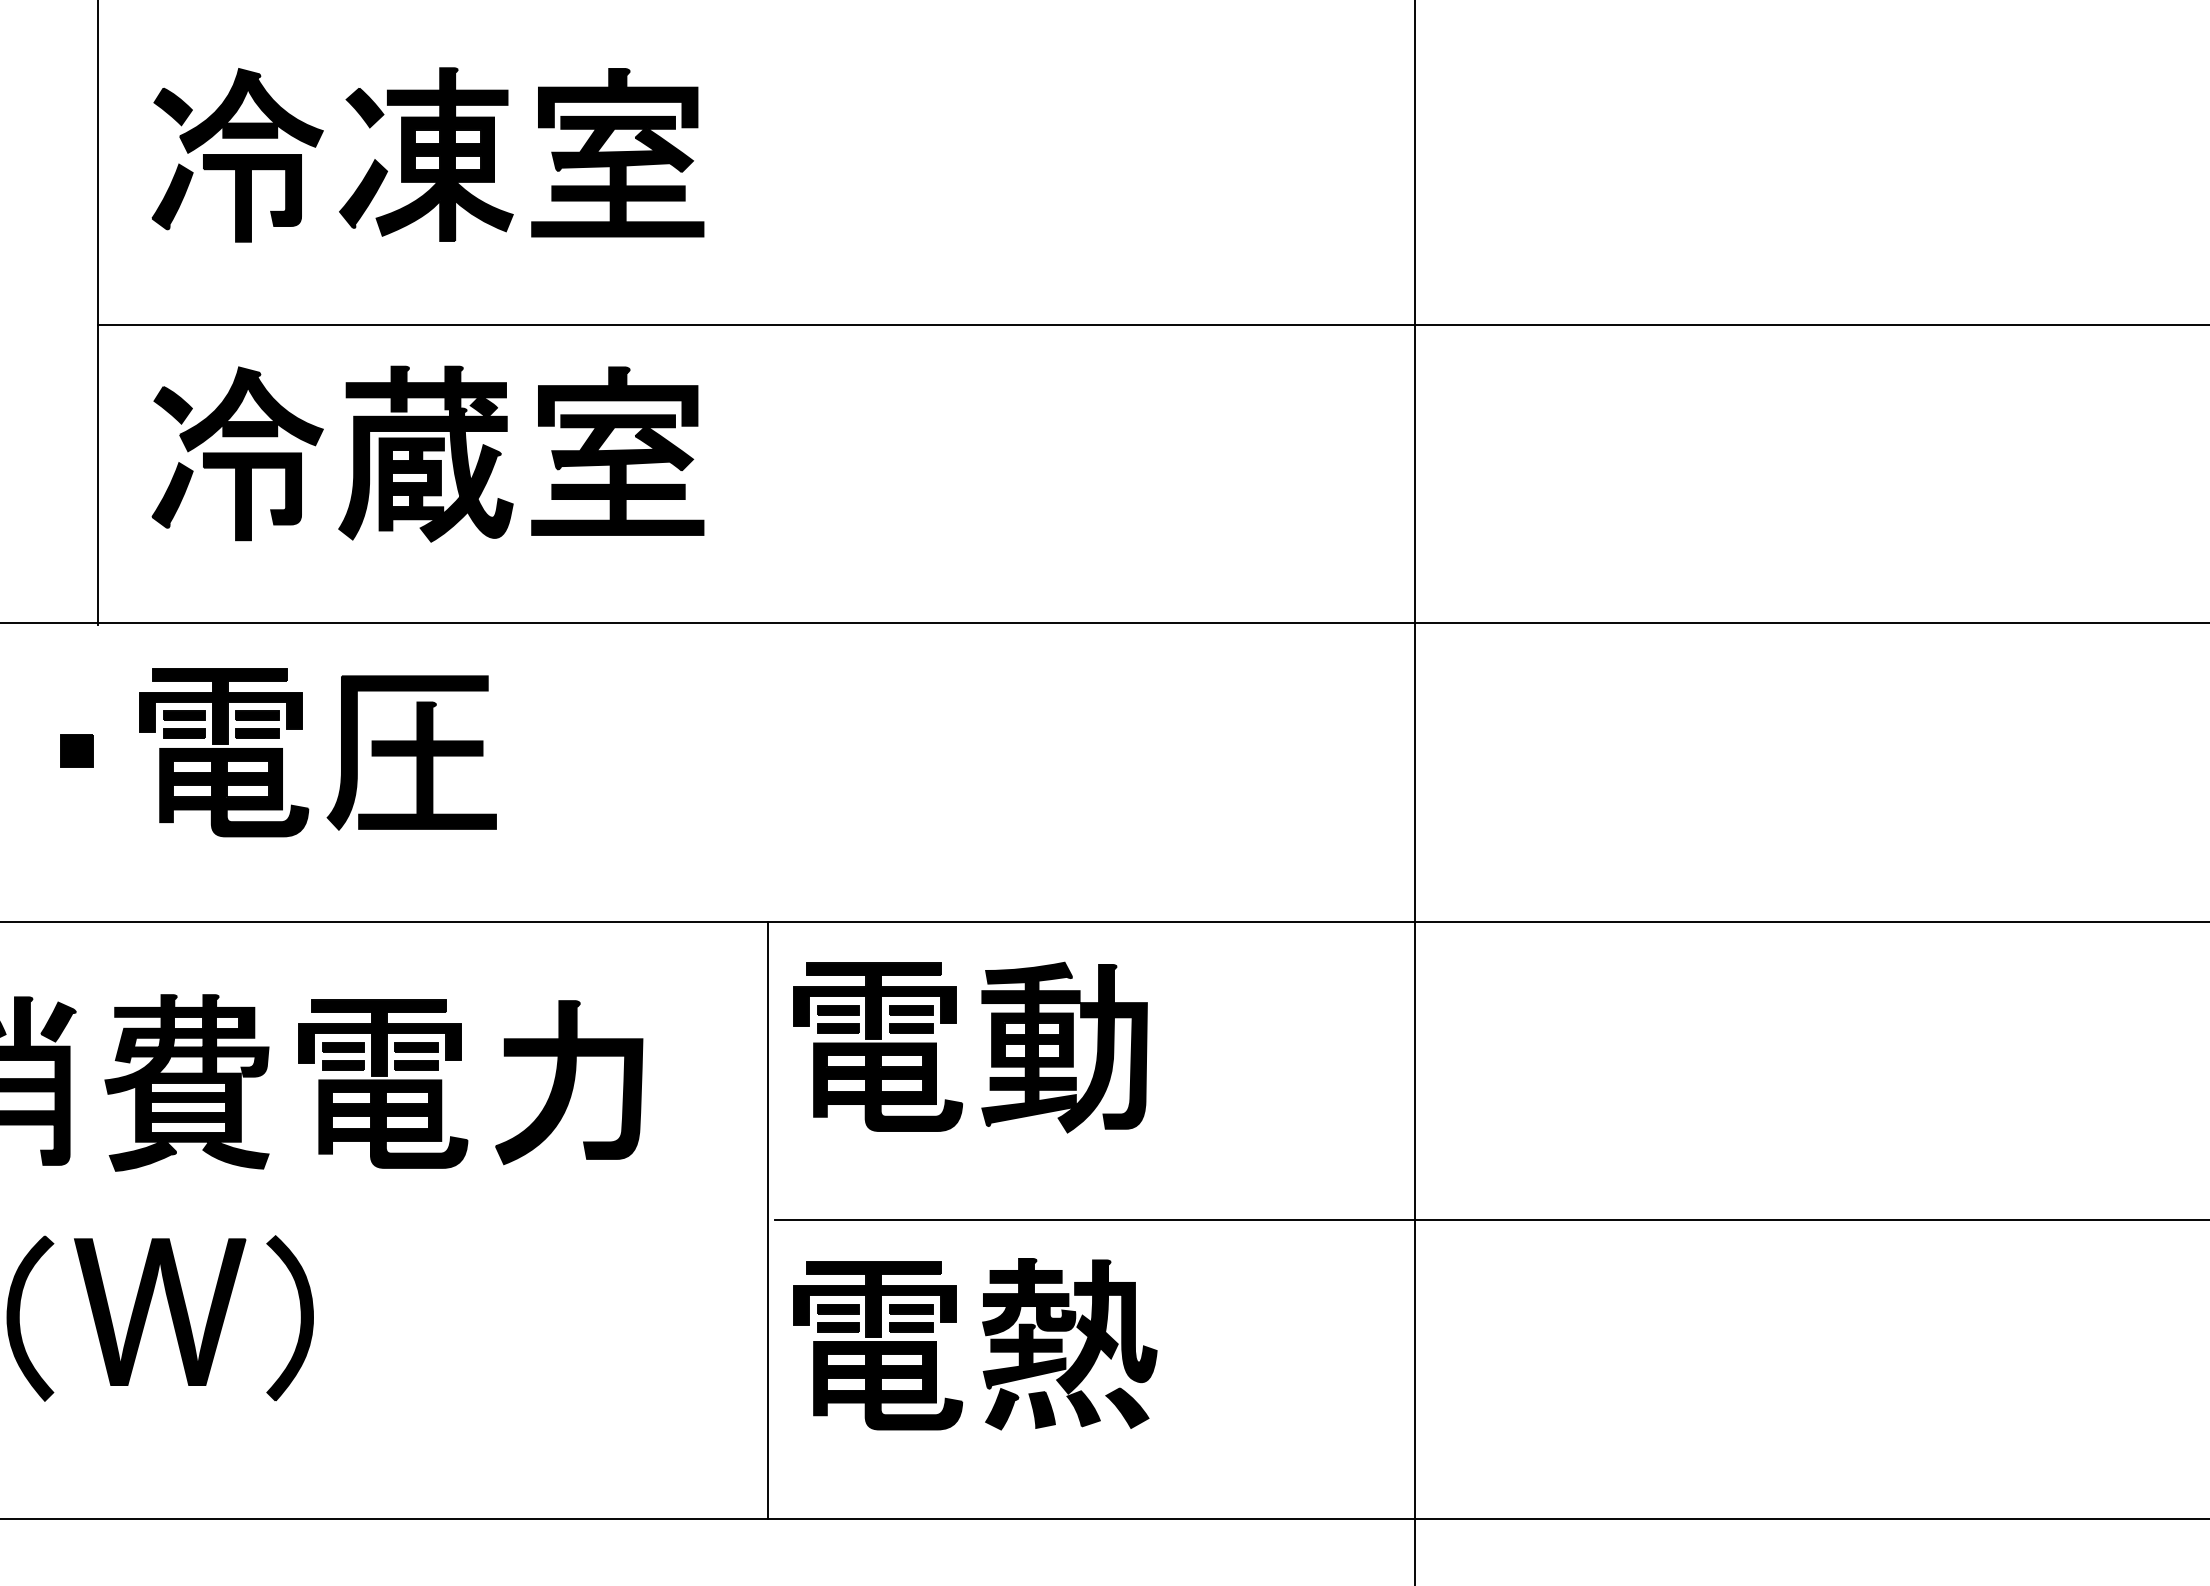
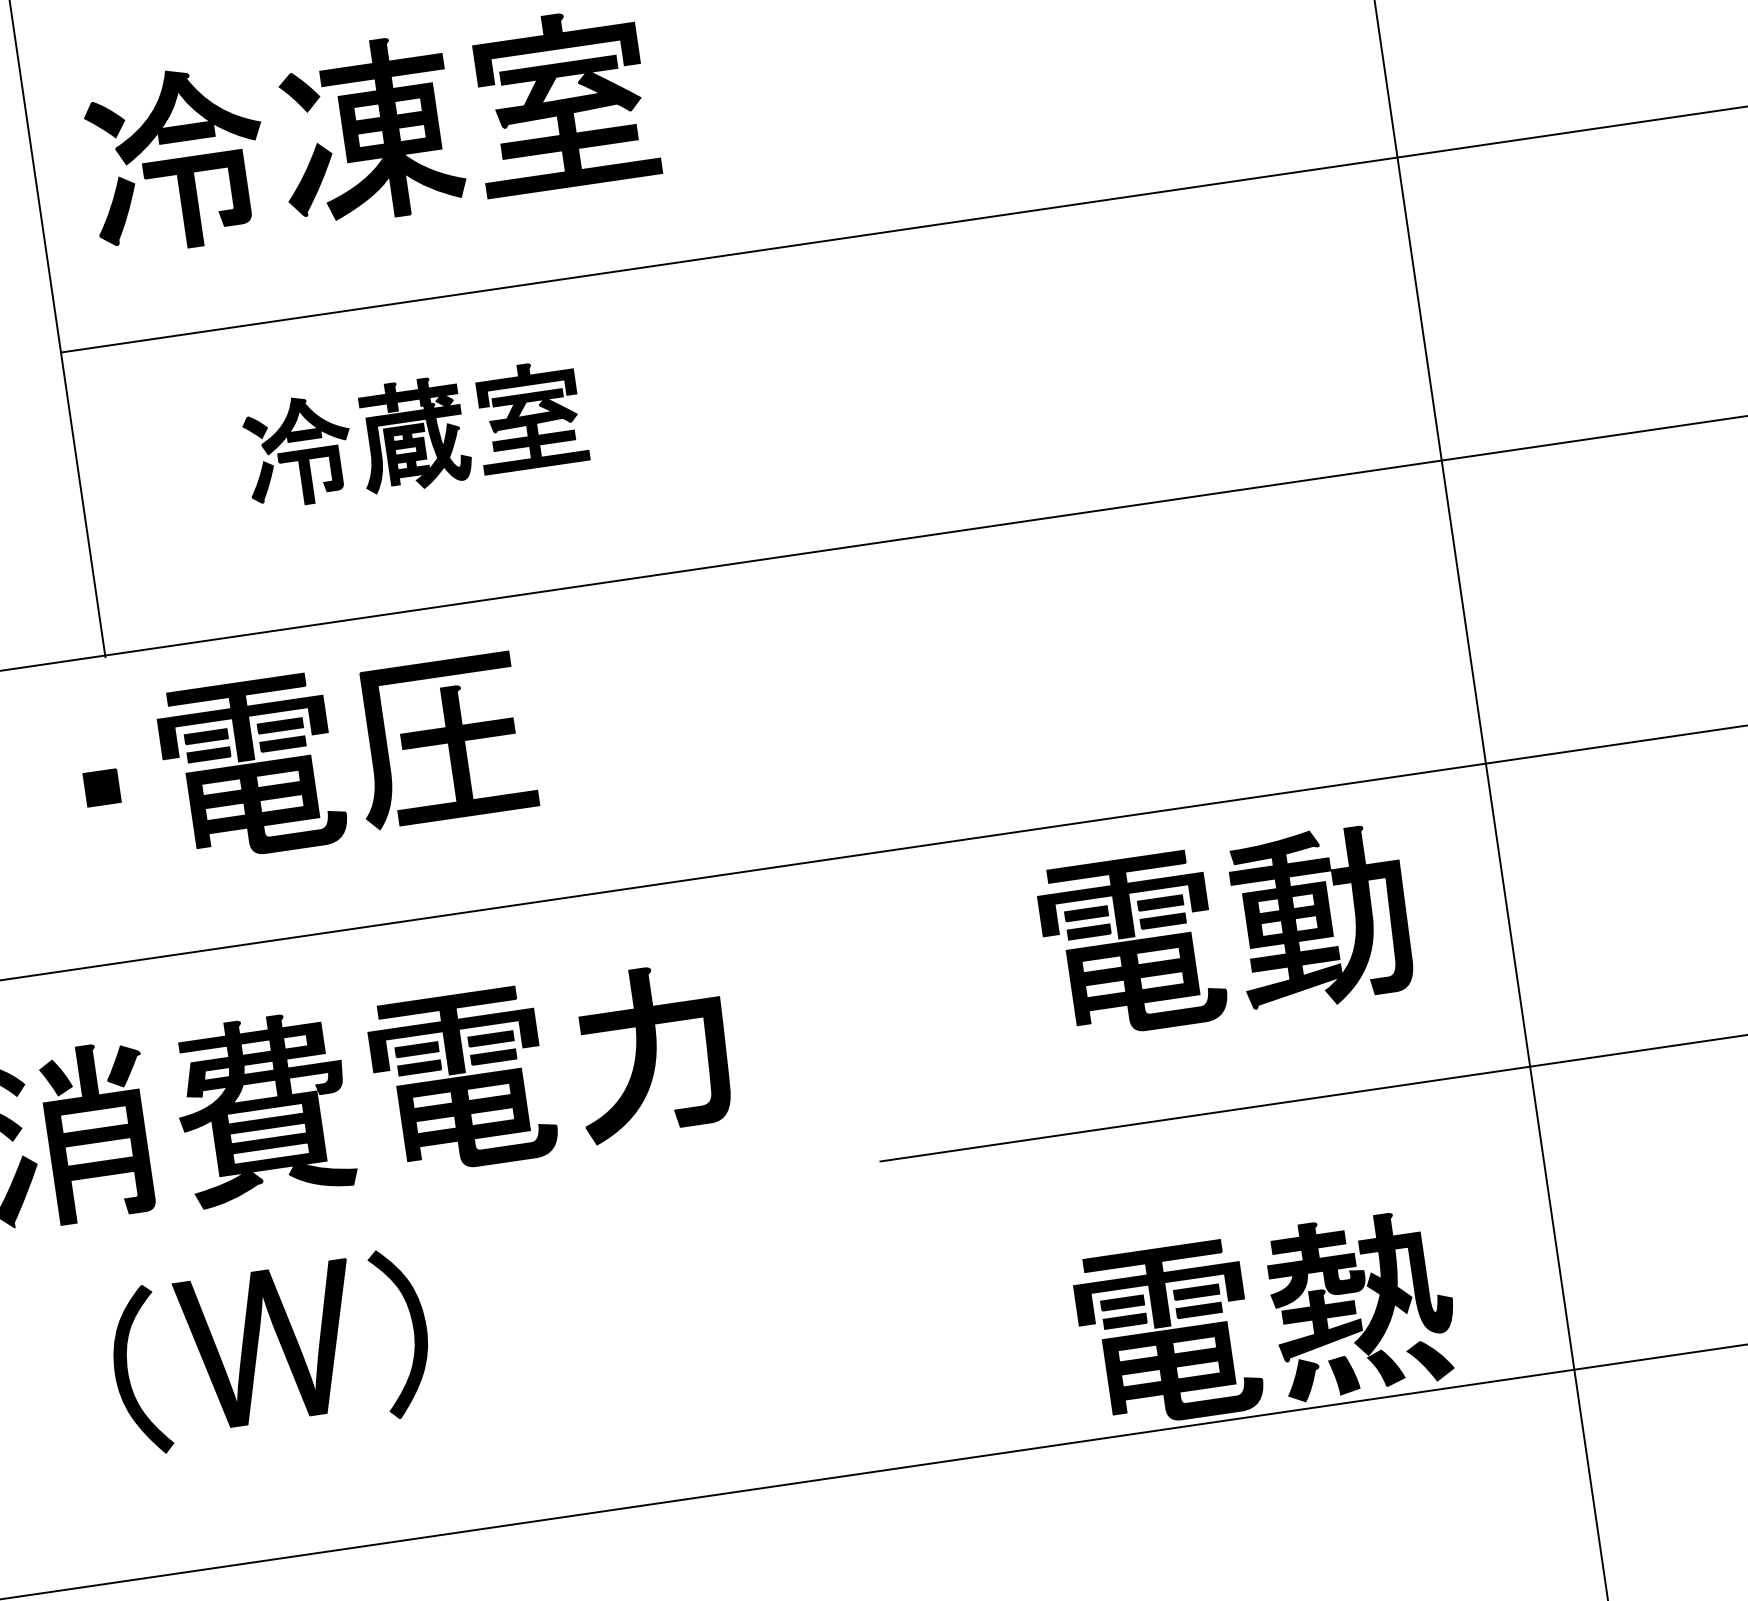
part: (427, 453) -> (414, 434), size x0.6
part: (991, 1047) -> (1247, 928), moved
line: (768, 1219) -> (873, 1161), removed
part: (985, 1336) -> (1275, 1309), moved

